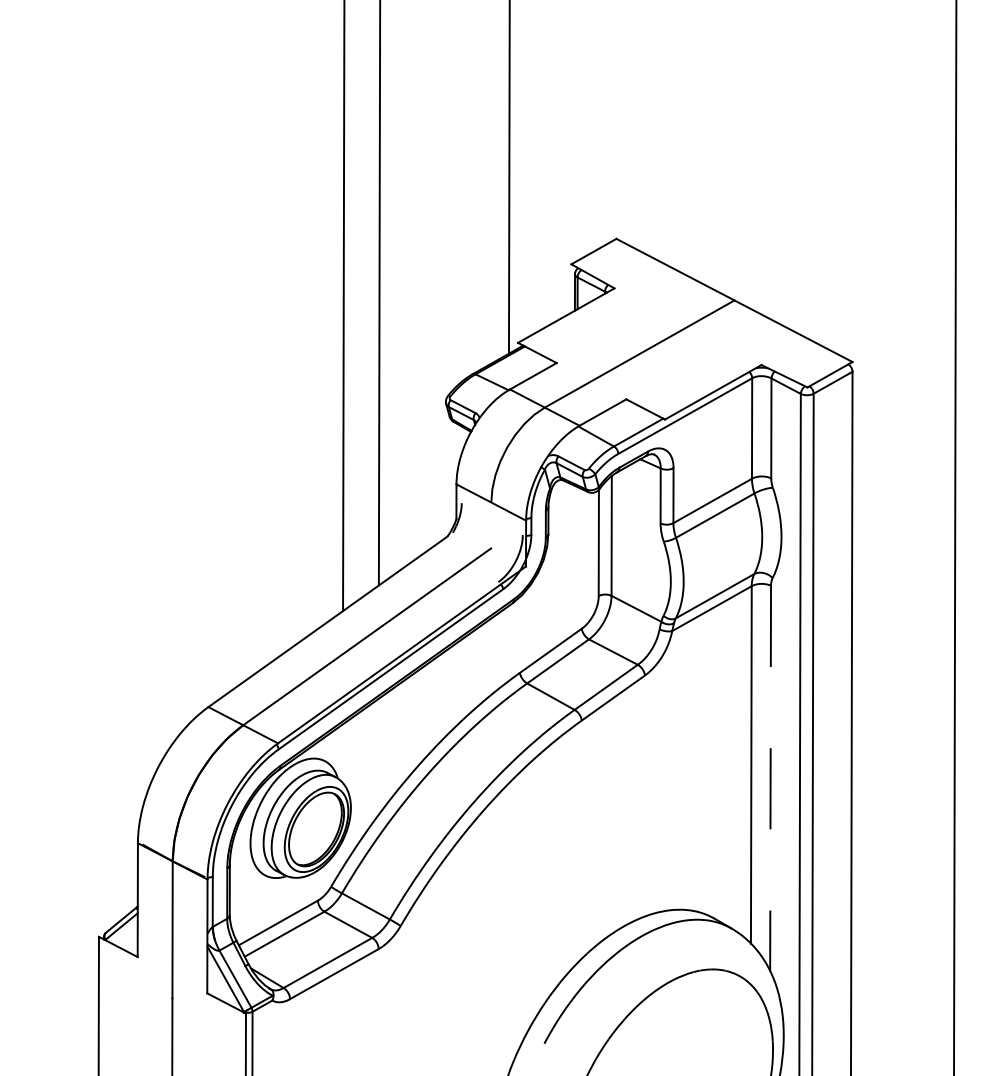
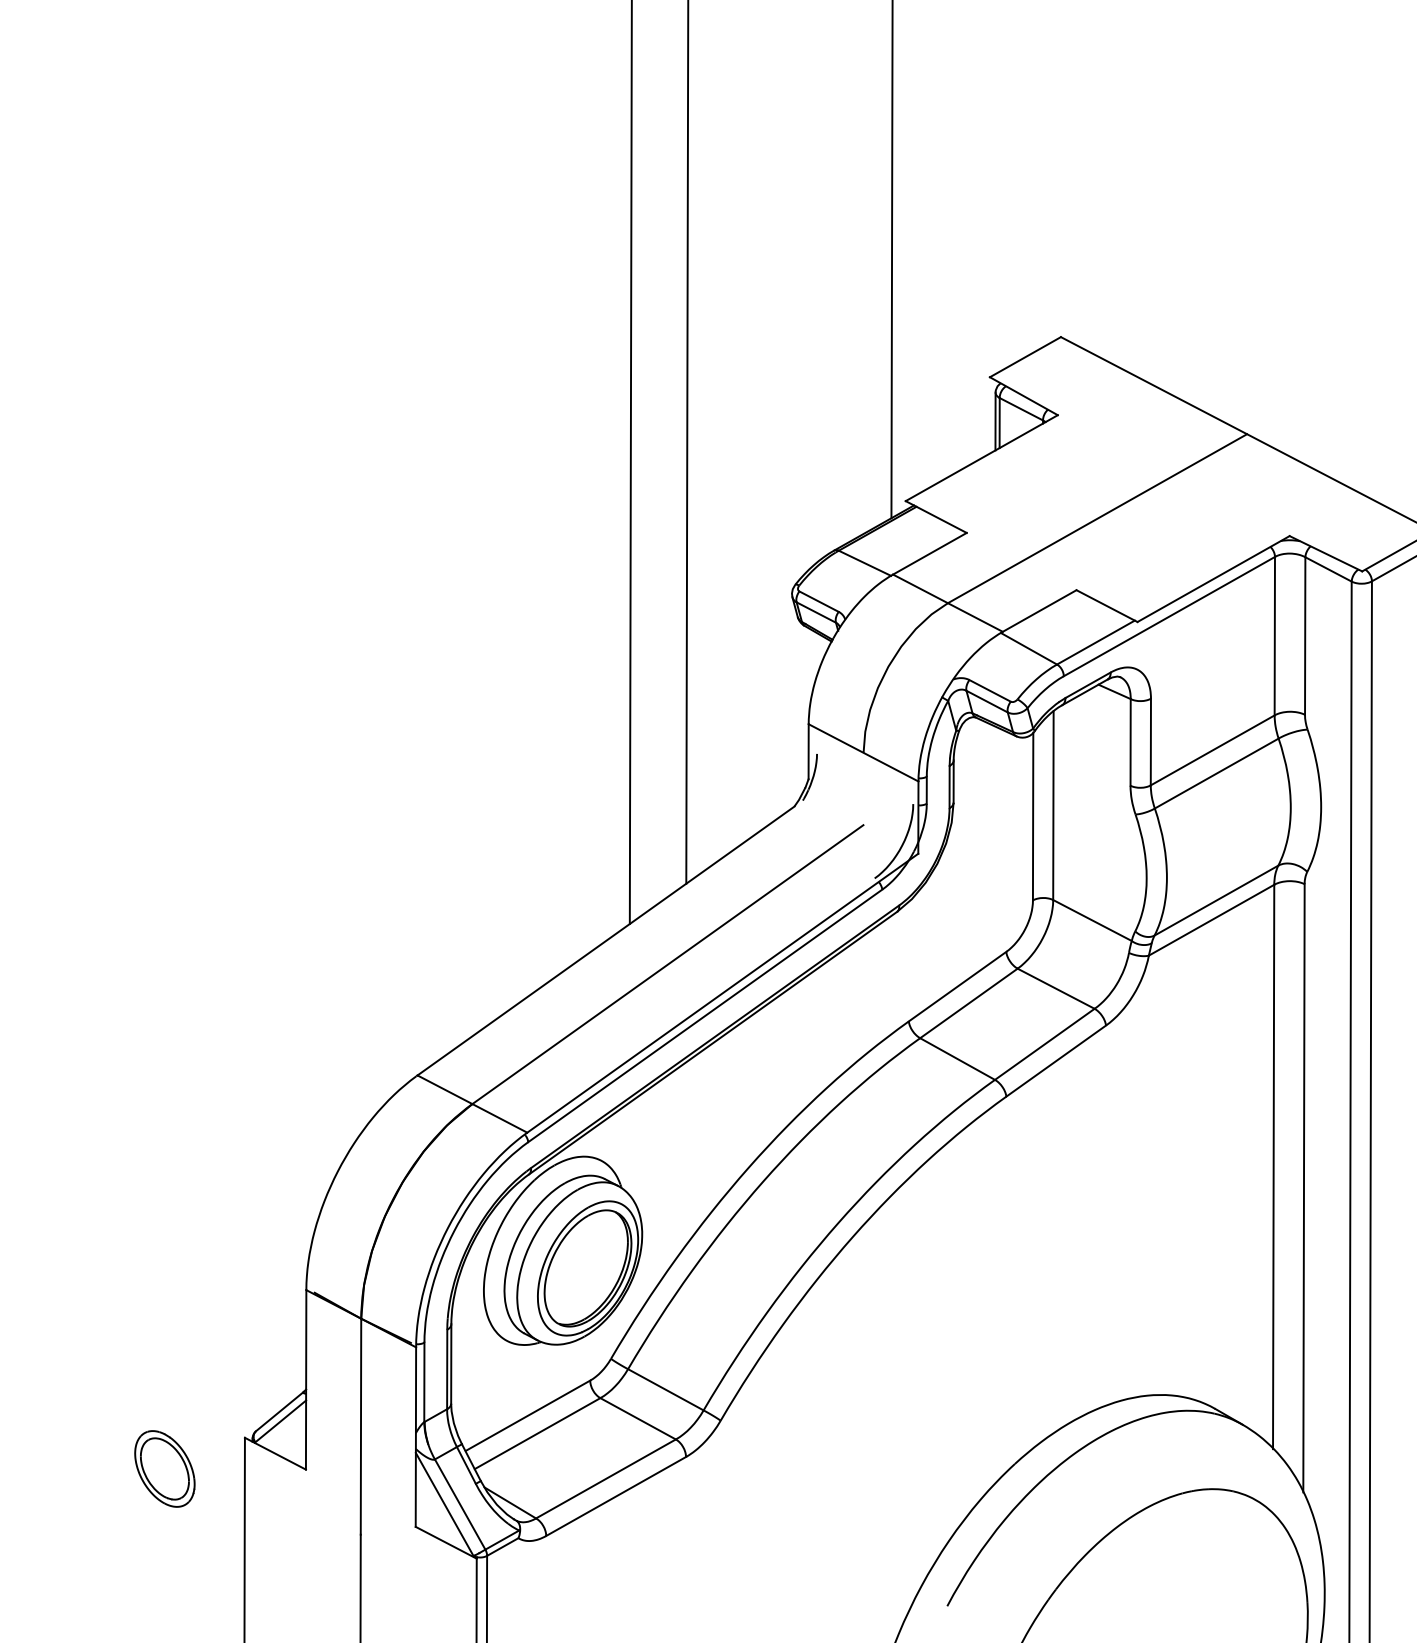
line: (770, 778) -> (1303, 1188), dashed -> solid
part: (47, 956) -> (163, 1468), added

